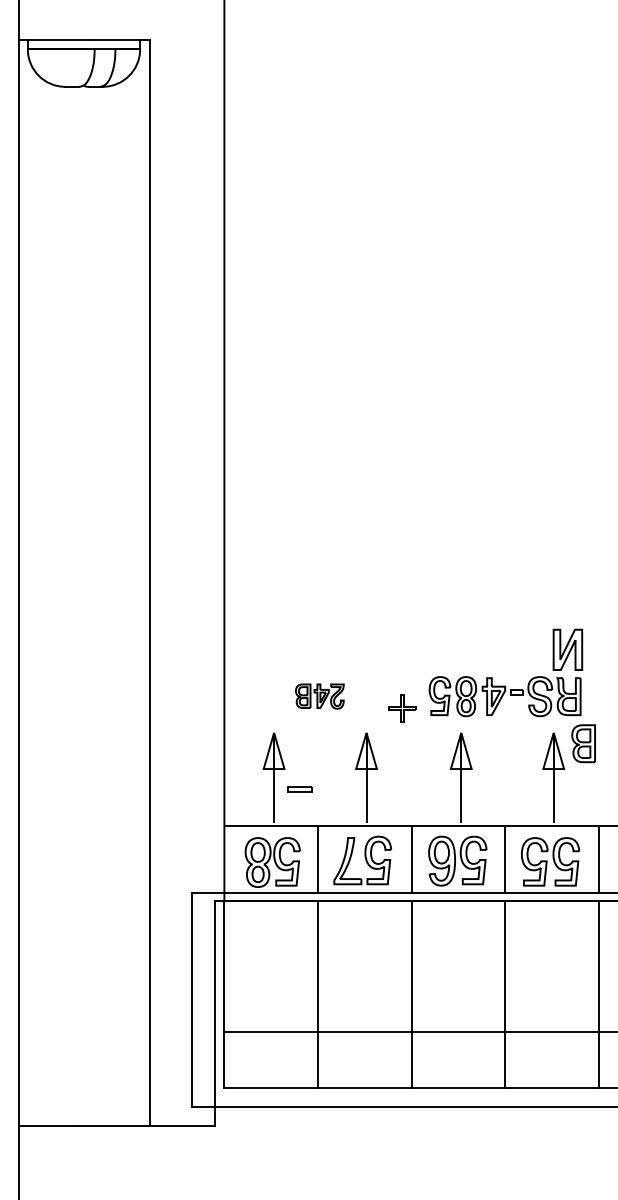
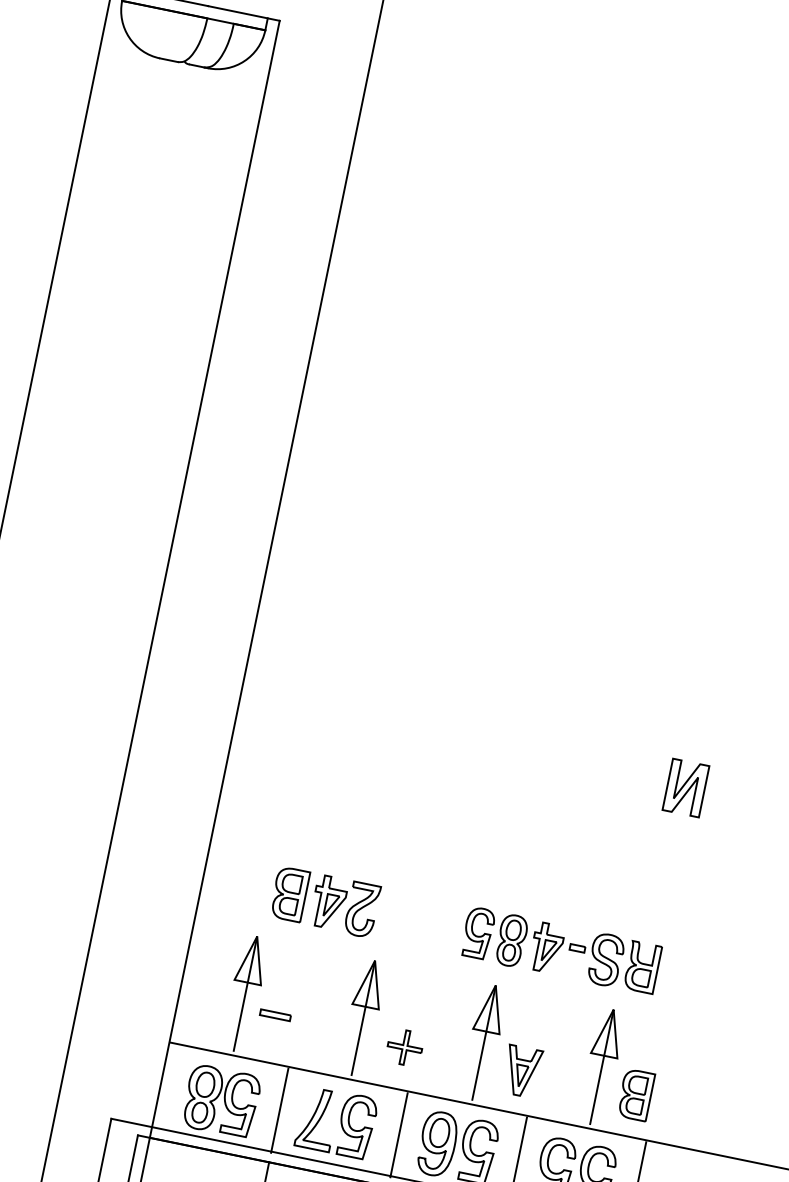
part: (567, 649) -> (685, 787), moved
part: (319, 696) -> (324, 902), size x1.67
part: (402, 708) -> (405, 1047), moved
part: (583, 743) -> (635, 1094), moved
part: (493, 793) -> (521, 1071), added

